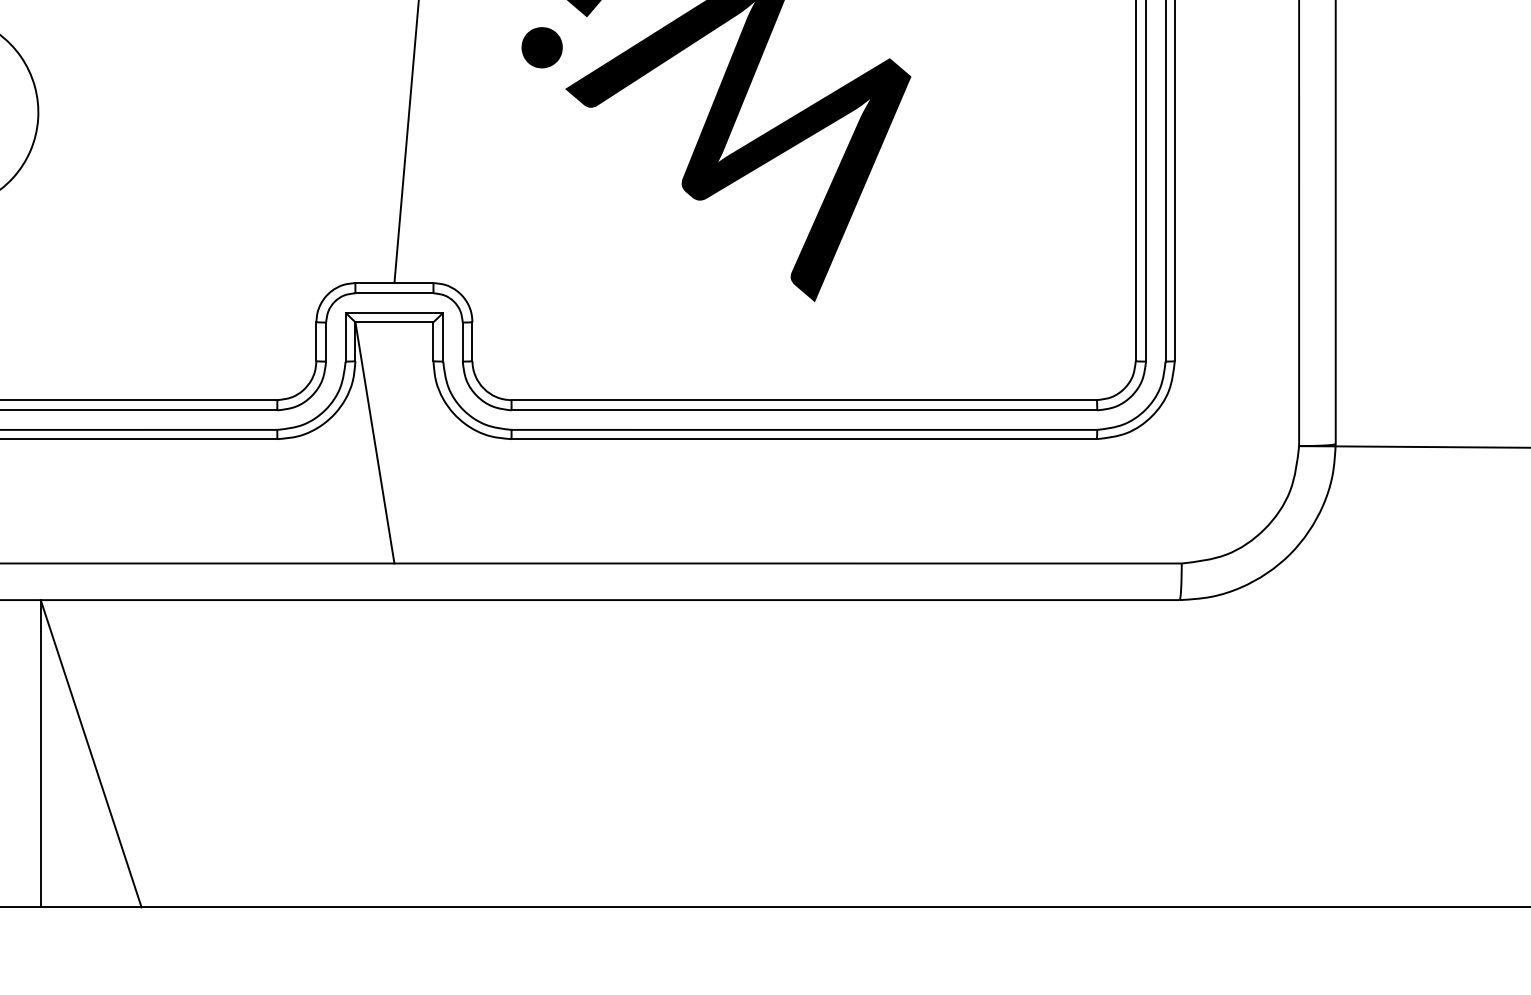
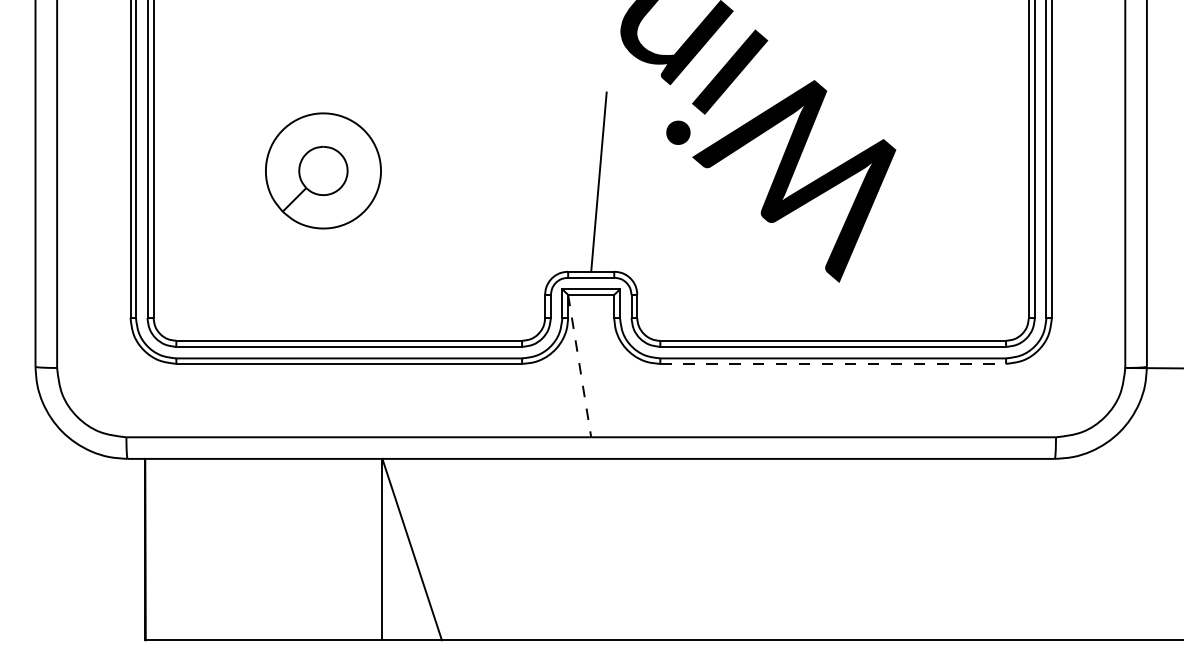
line: (804, 438) -> (833, 363), solid -> dashed
line: (374, 443) -> (579, 366), solid -> dashed

